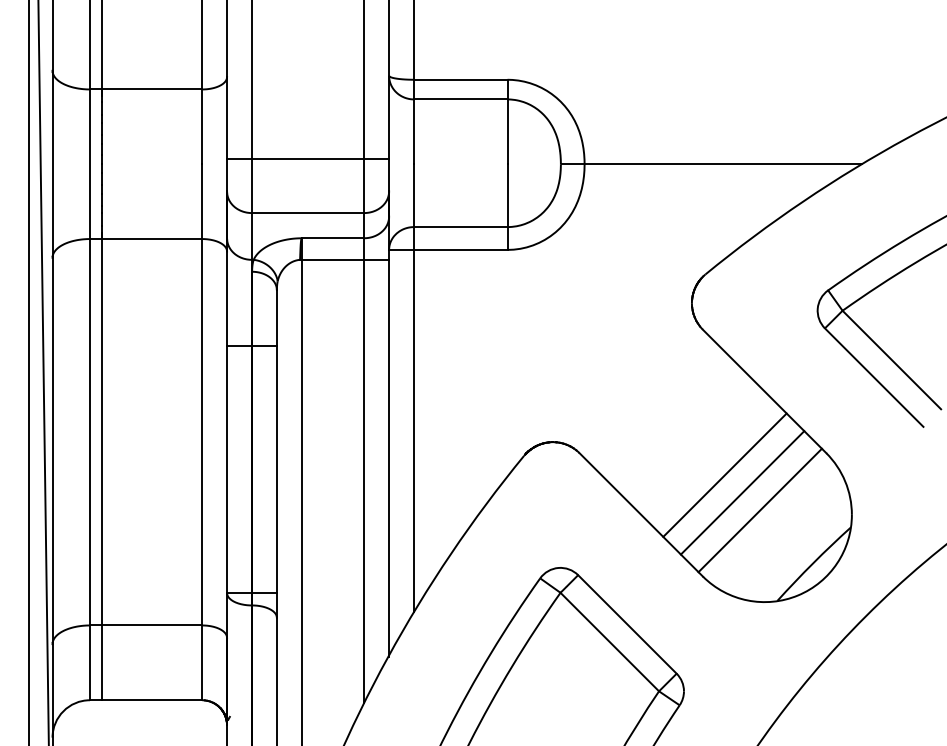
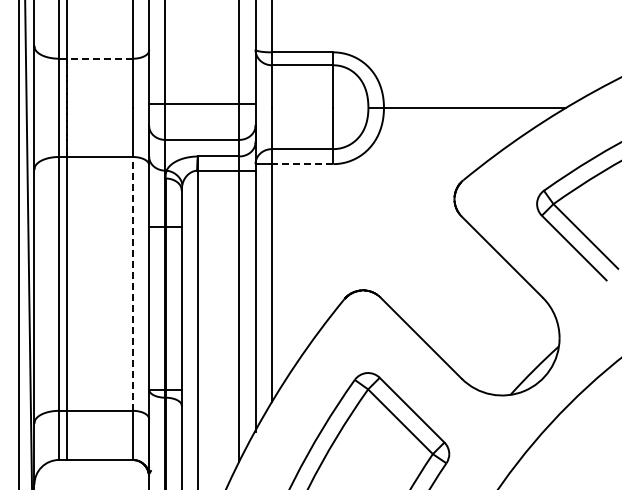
line: (153, 89) -> (100, 58), solid -> dashed
line: (460, 250) -> (302, 164), solid -> dashed
line: (201, 431) -> (132, 283), solid -> dashed
line: (723, 474) -> (475, 311), removed
line: (742, 492) -> (487, 323), removed
line: (758, 509) -> (498, 334), removed

